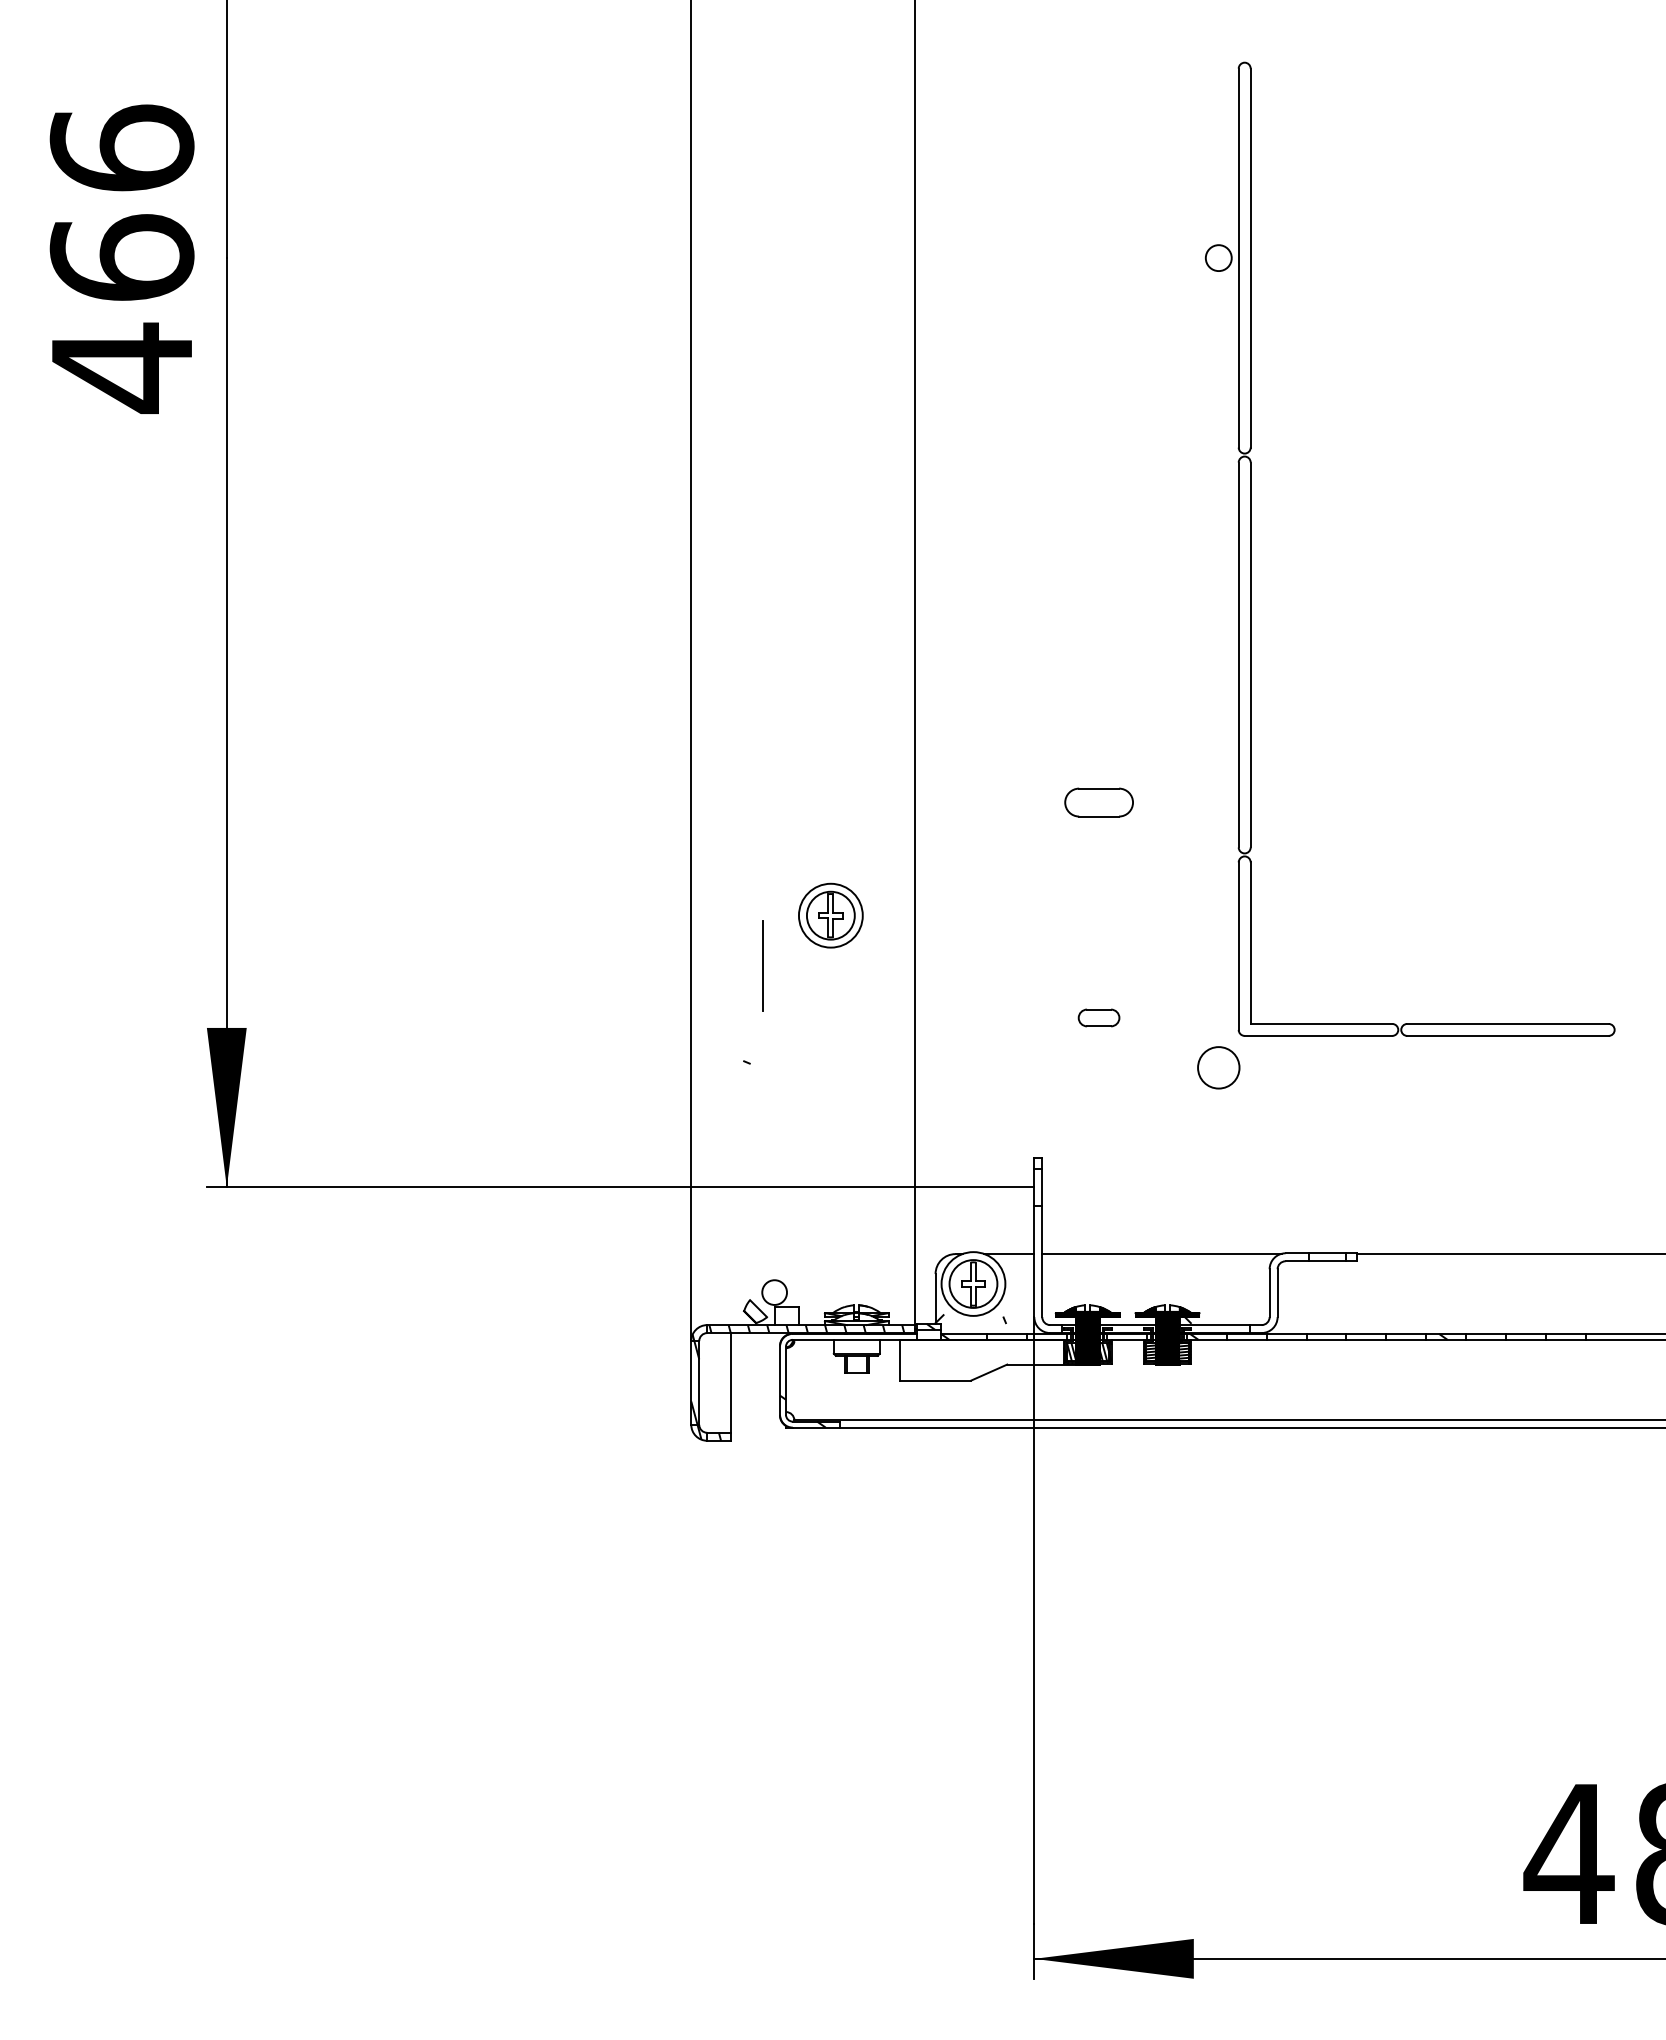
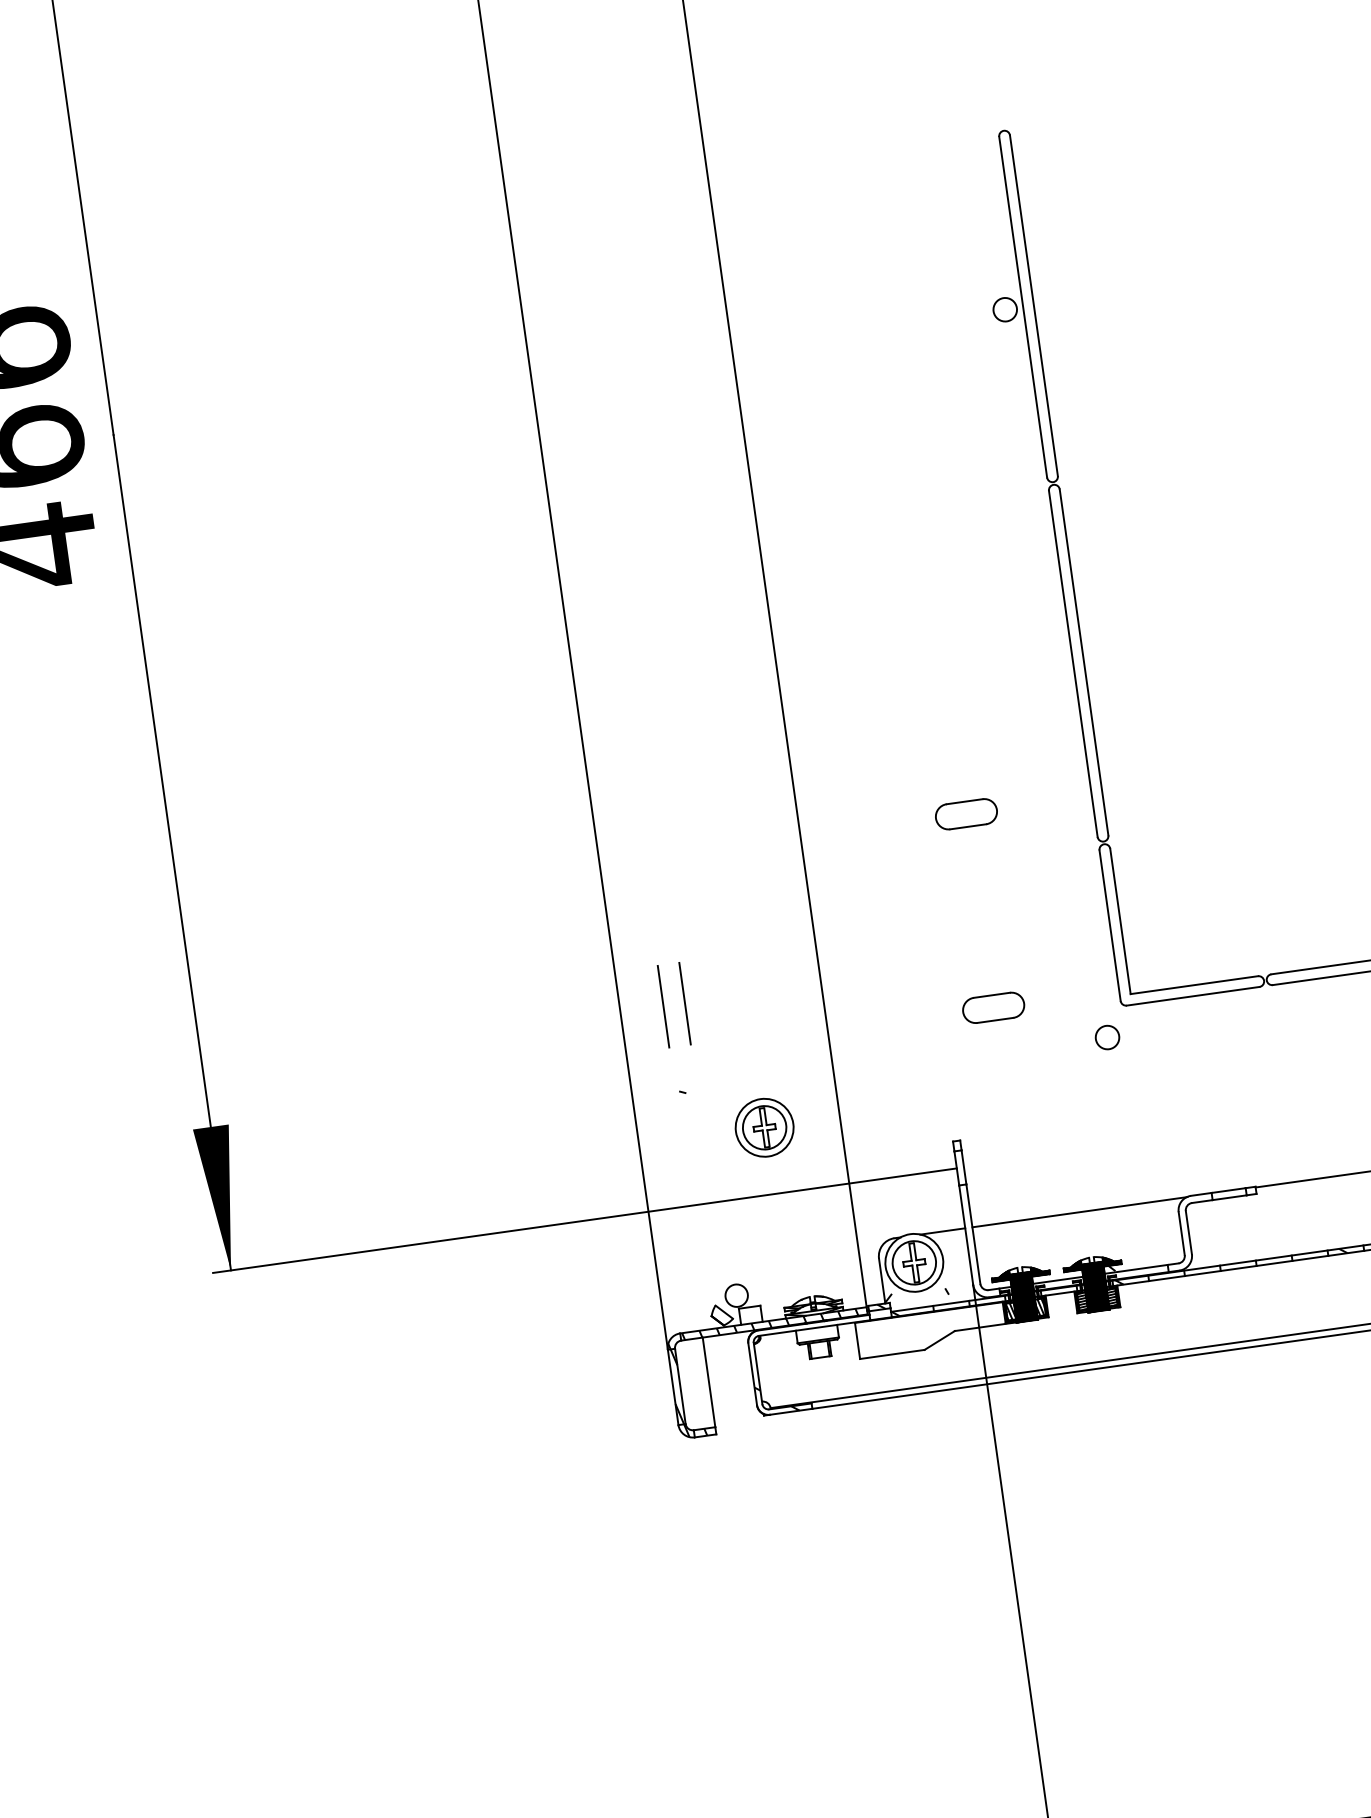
part: (830, 915) -> (764, 1127), moved
line: (739, 965) -> (663, 1006), added
part: (1098, 1017) -> (993, 1007), size x1.67
circle: (1218, 1067) -> (1107, 1037), size x0.62

